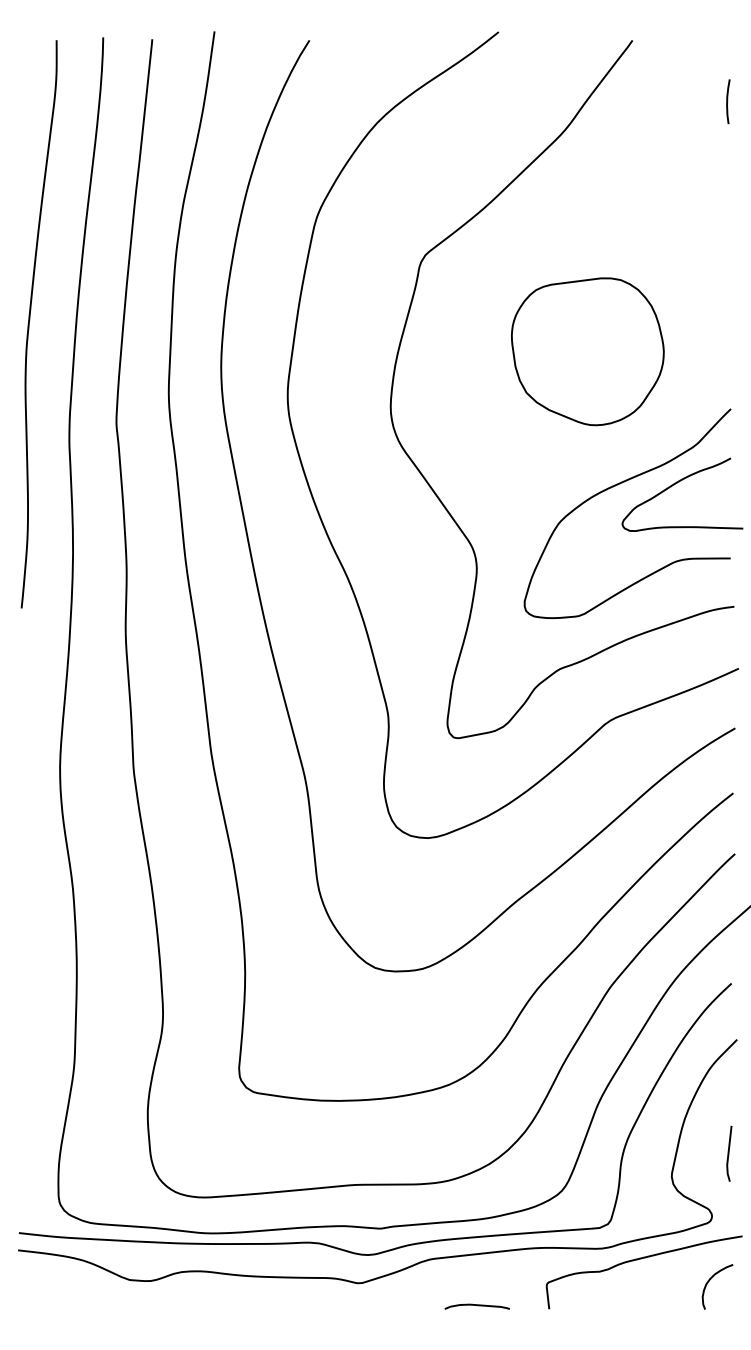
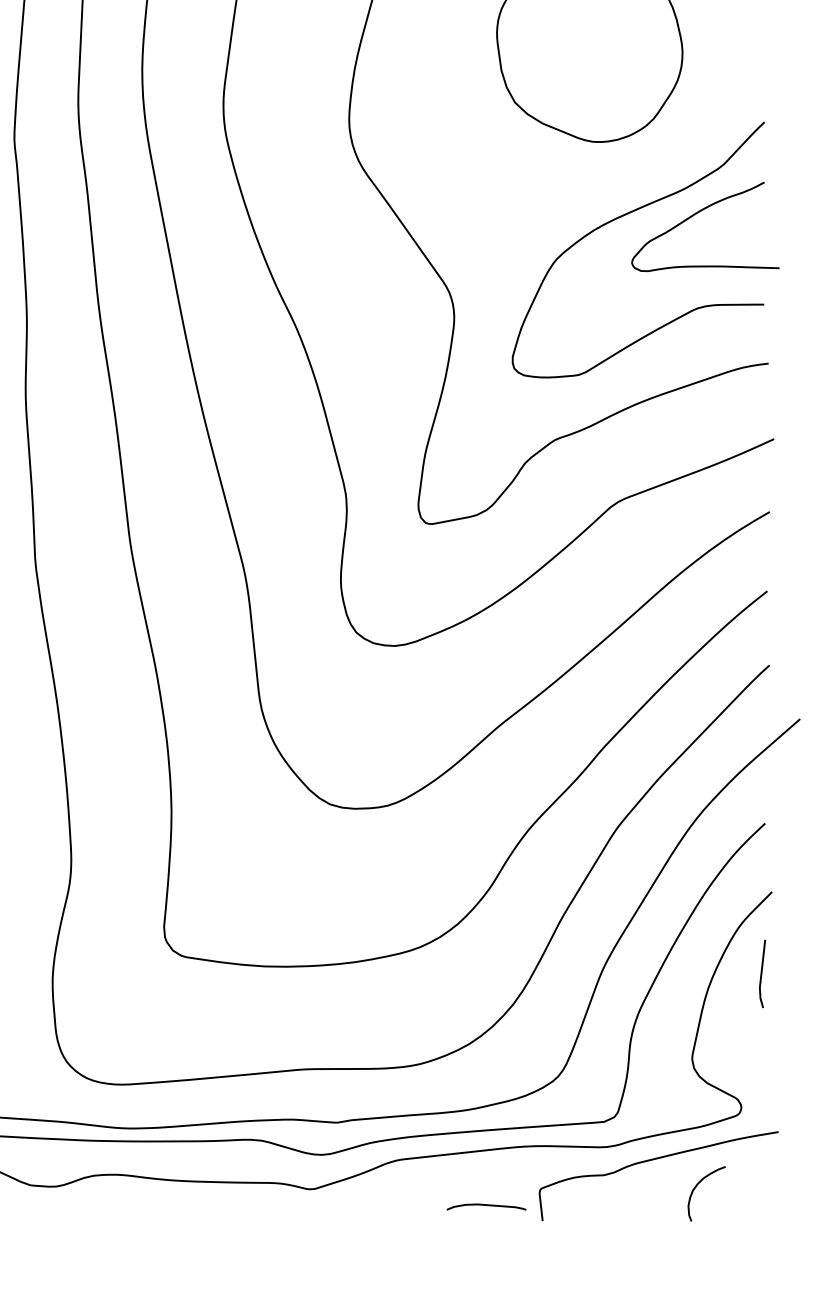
line: (729, 1153) -> (762, 973), moved
curve: (711, 1279) -> (699, 1184), moved
curve: (476, 1305) -> (485, 1205), moved

